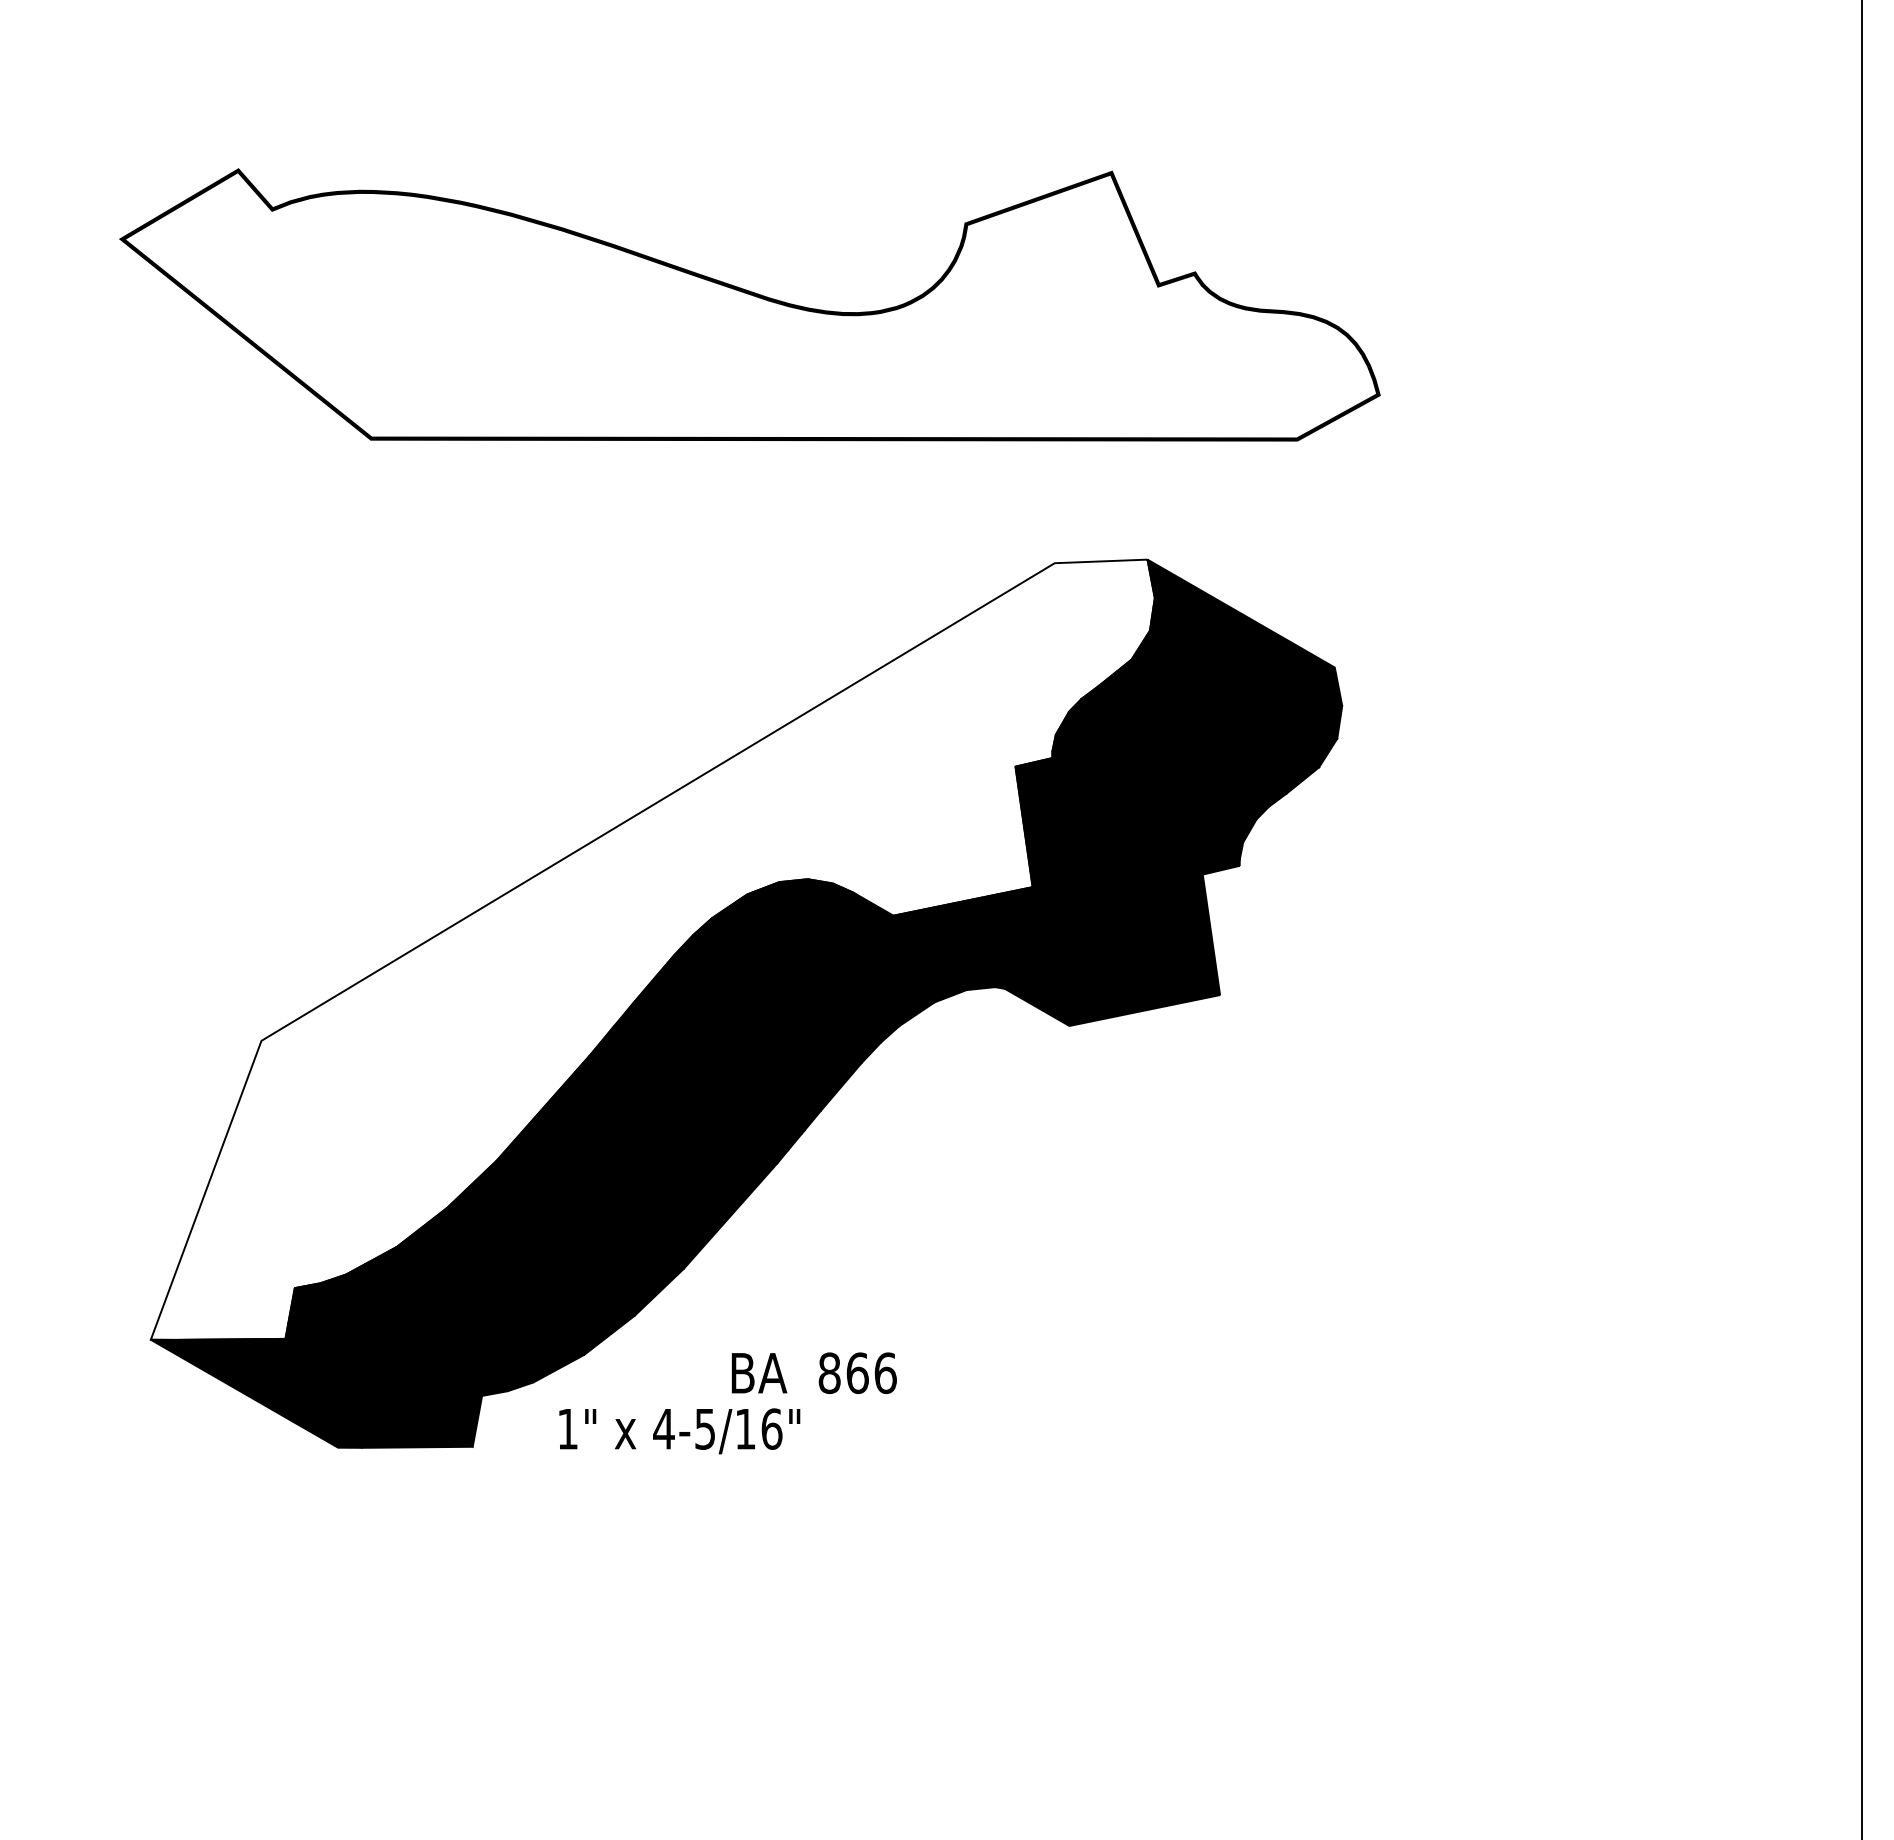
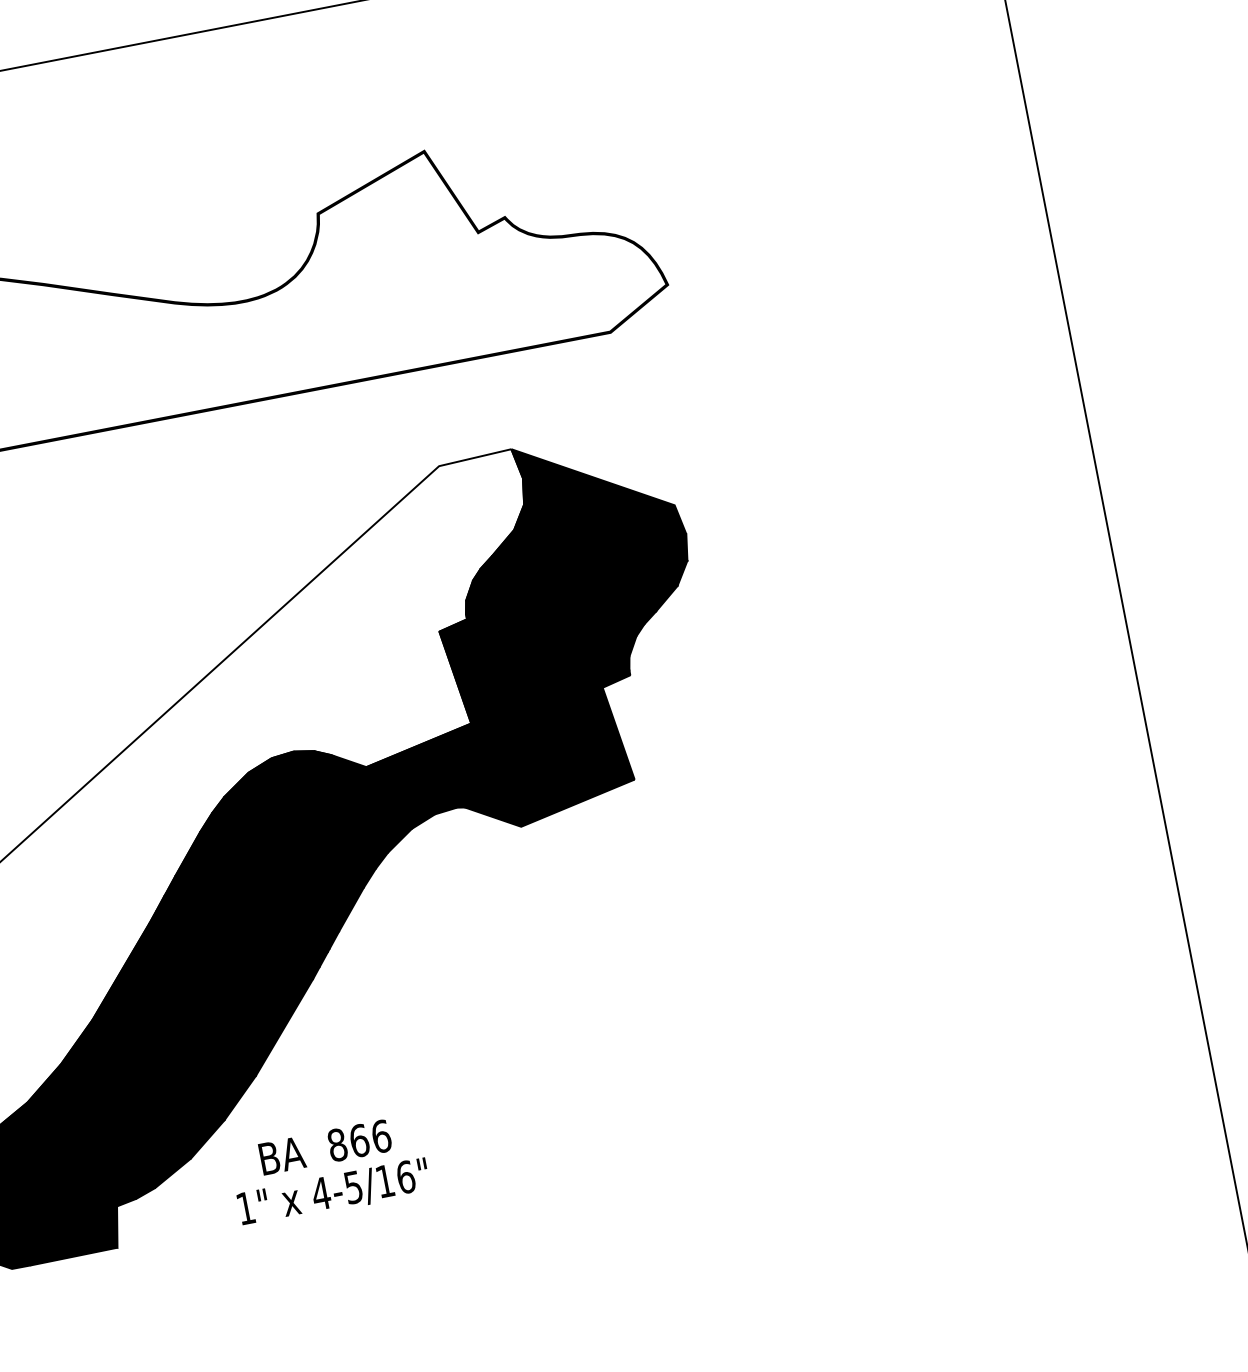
text: (813, 1373) -> (324, 1147), moved
text: (679, 1431) -> (333, 1193), moved

